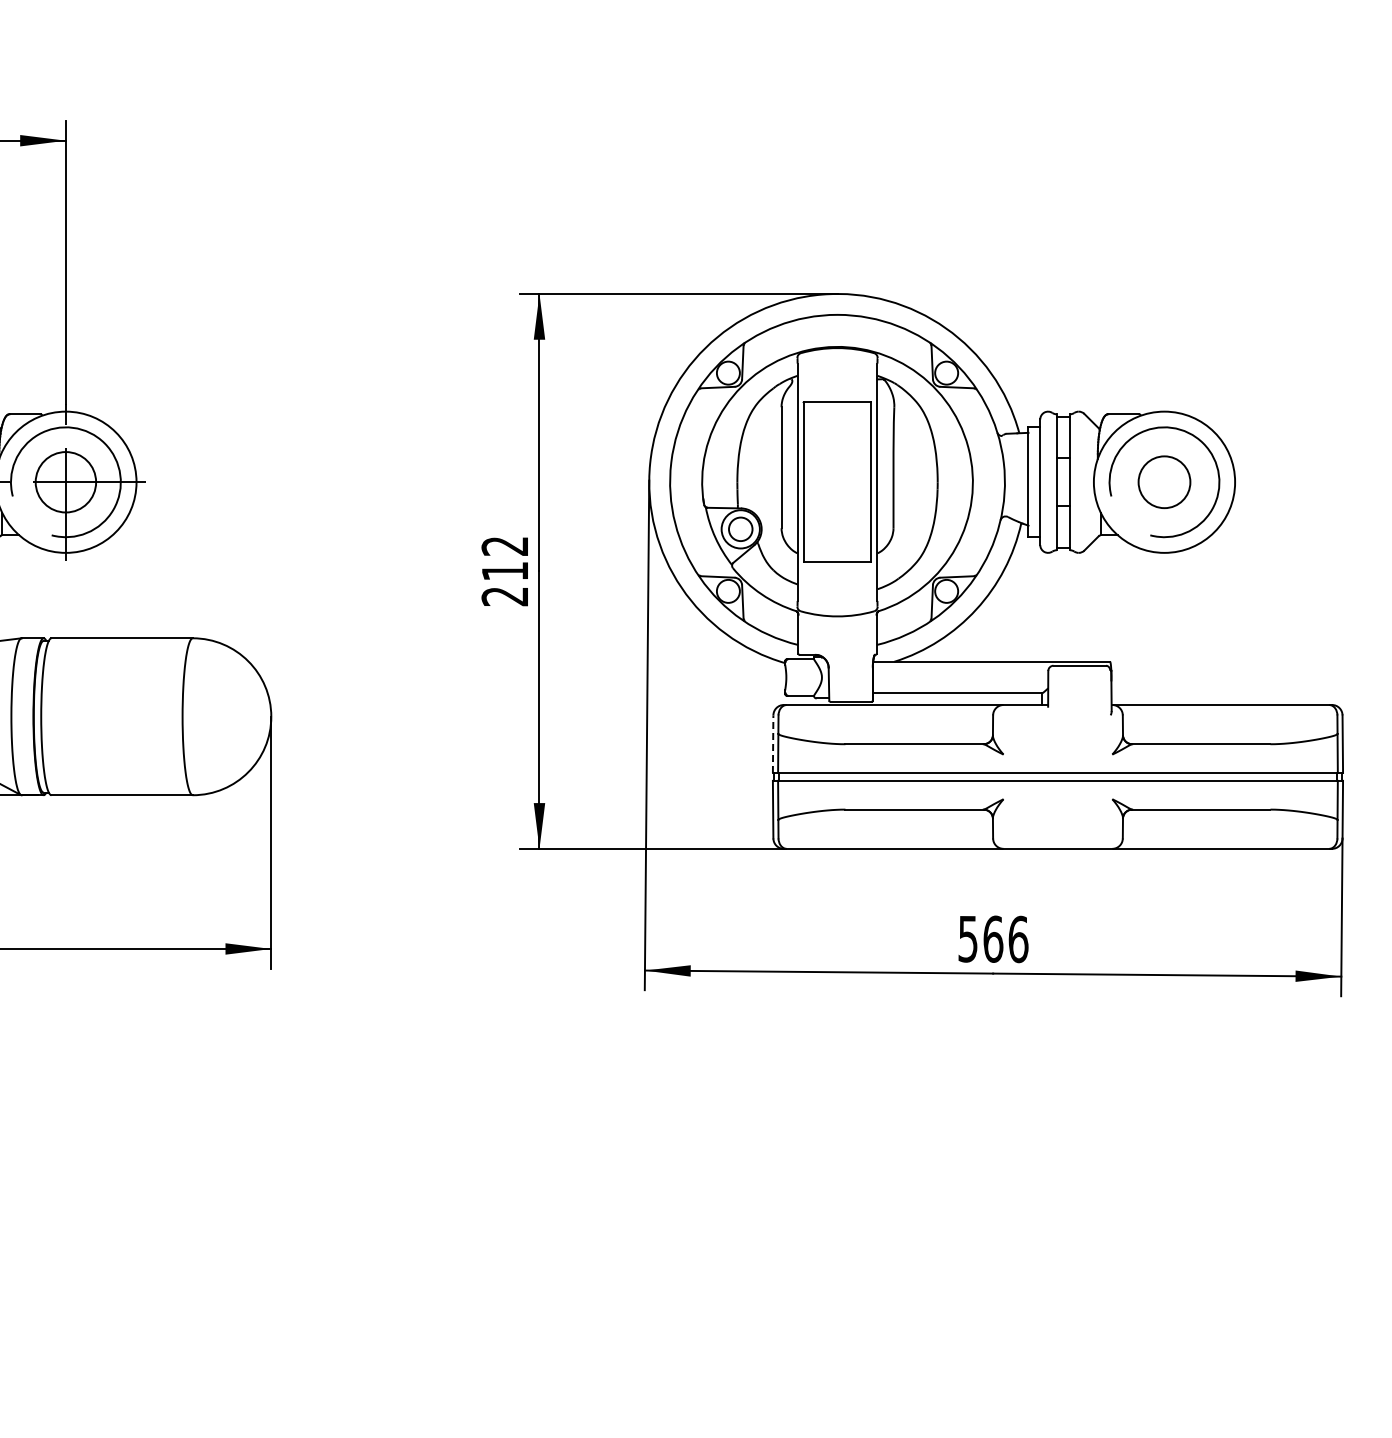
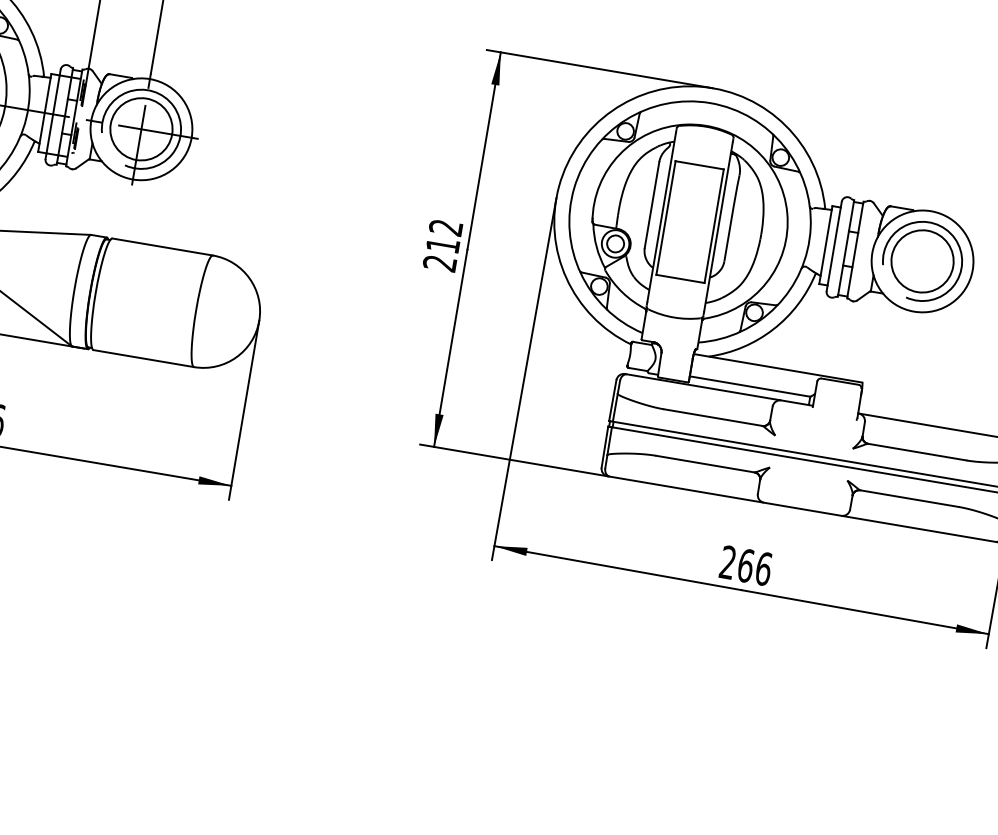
circle: (65, 482) -> (141, 129), size x1.43
circle: (1164, 482) -> (922, 261), size x1.67
line: (773, 744) -> (613, 400), dashed -> solid
text: (967, 938) -> (727, 562), 566 -> 266

